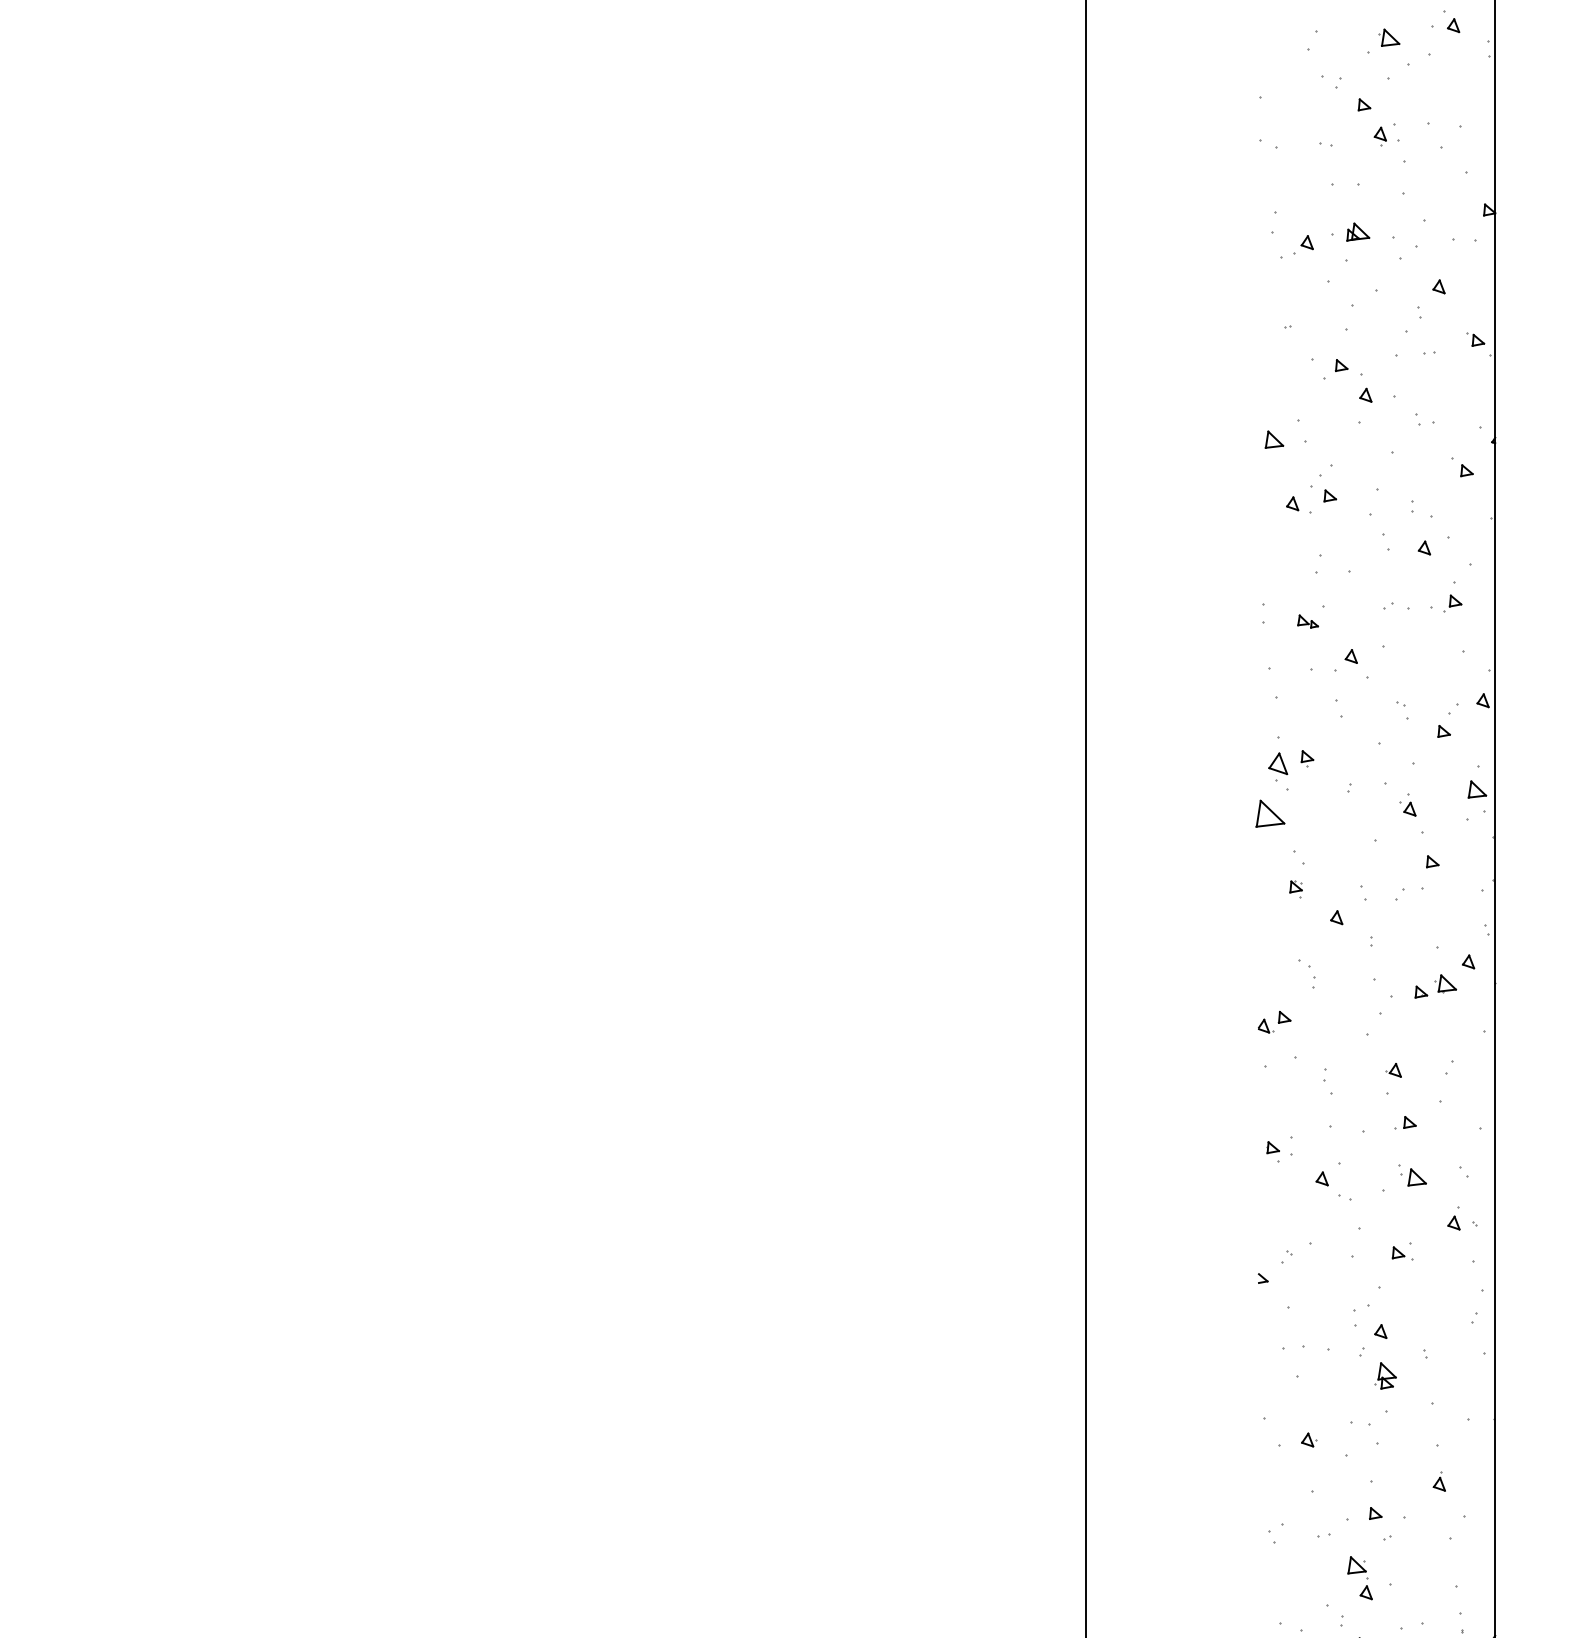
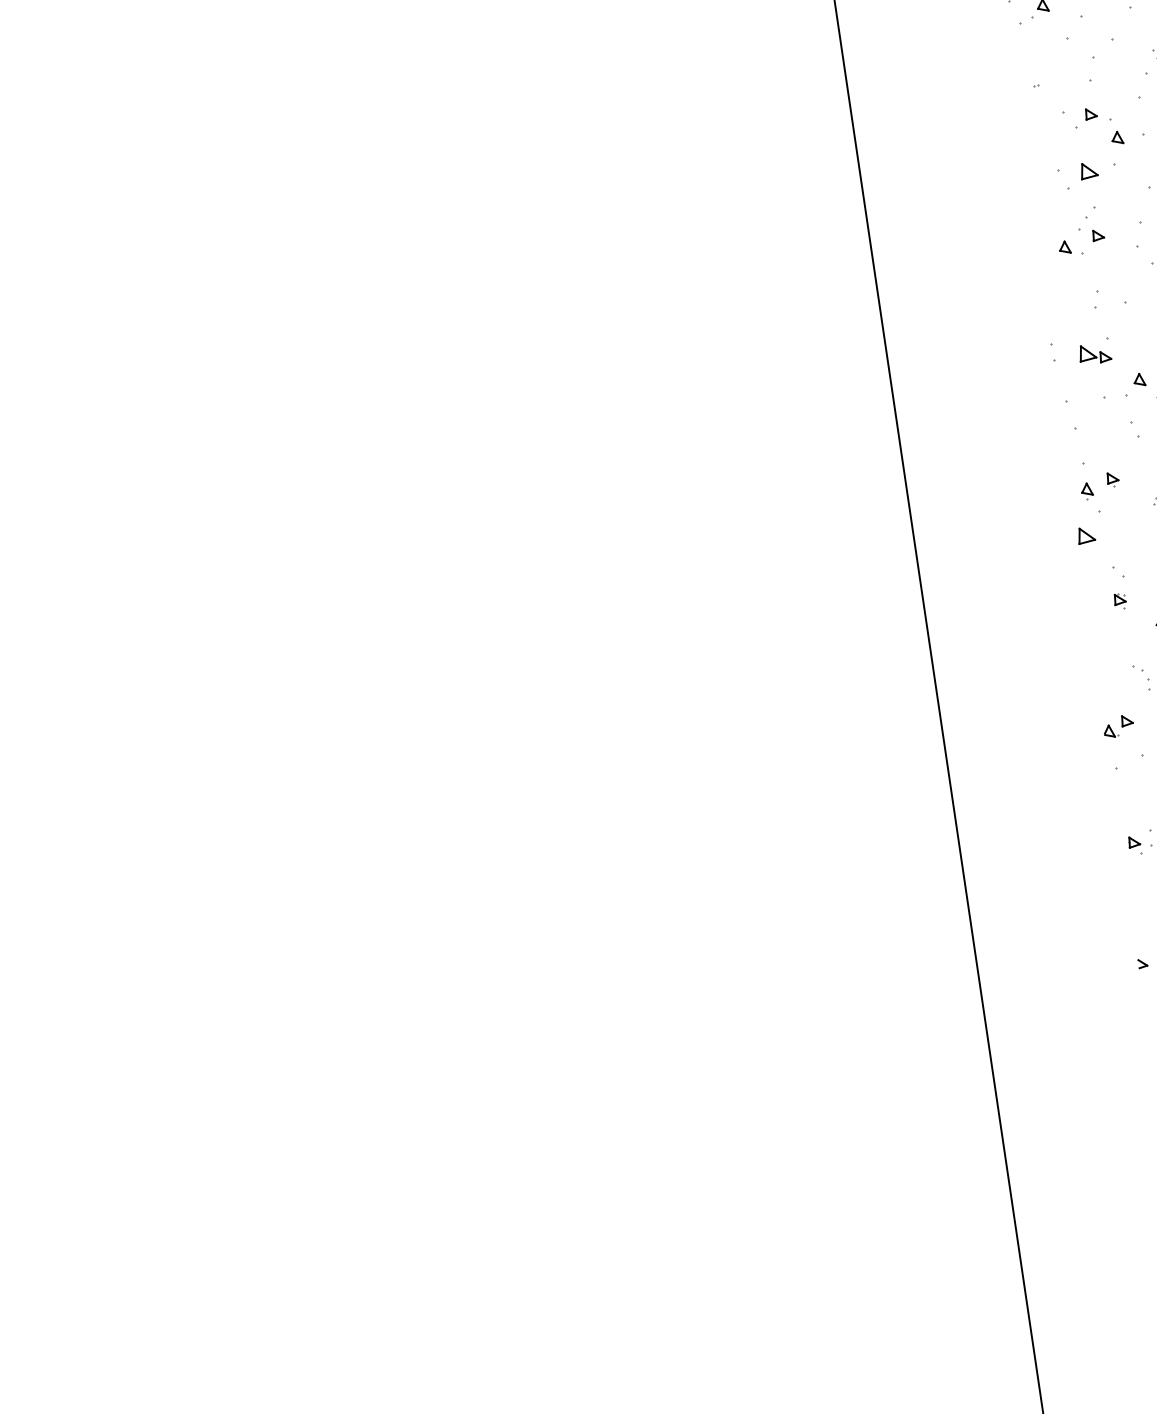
part: (1274, 439) -> (1088, 170), moved
part: (1307, 621) -> (1094, 353), size x1.67
part: (1277, 766) -> (1086, 491), size x0.62
part: (1269, 813) -> (1085, 535), size x0.62

